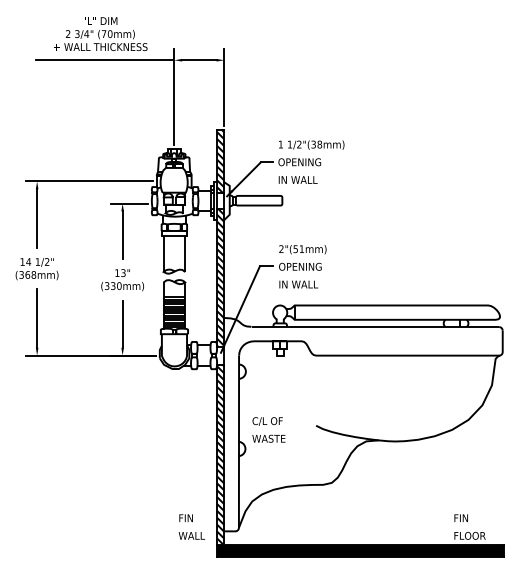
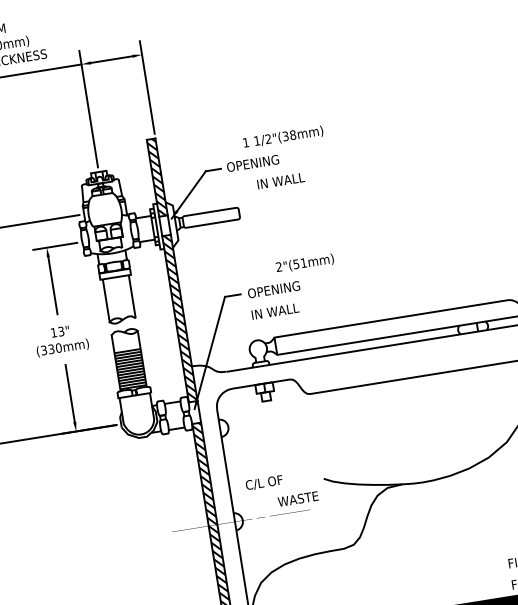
text: (311, 144) -> (283, 136), moved
text: (297, 179) -> (280, 180), moved
text: (302, 249) -> (304, 263), moved
text: (268, 438) -> (297, 498), moved

